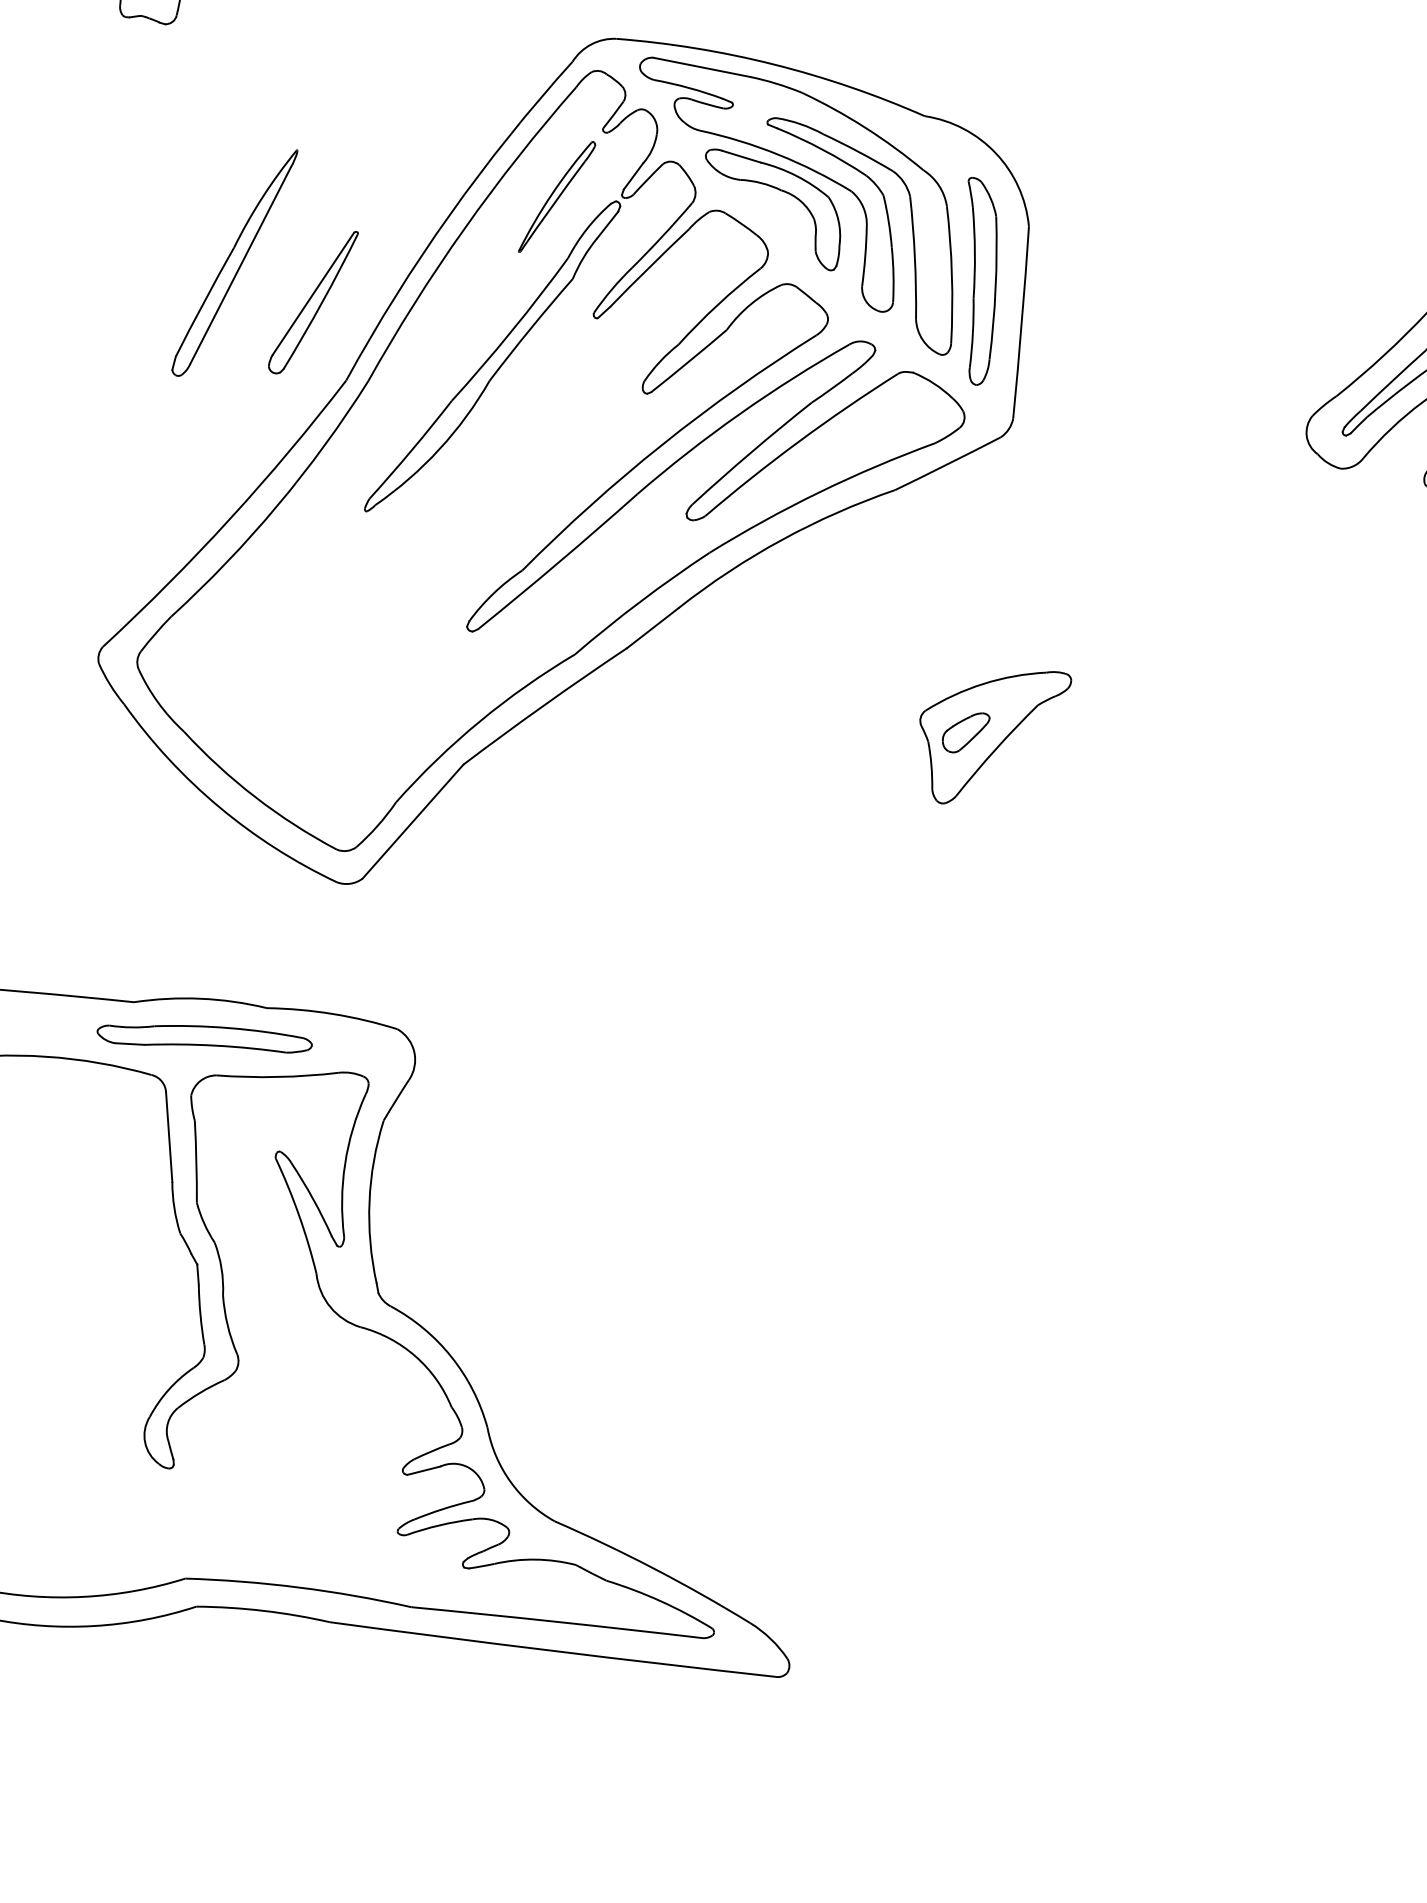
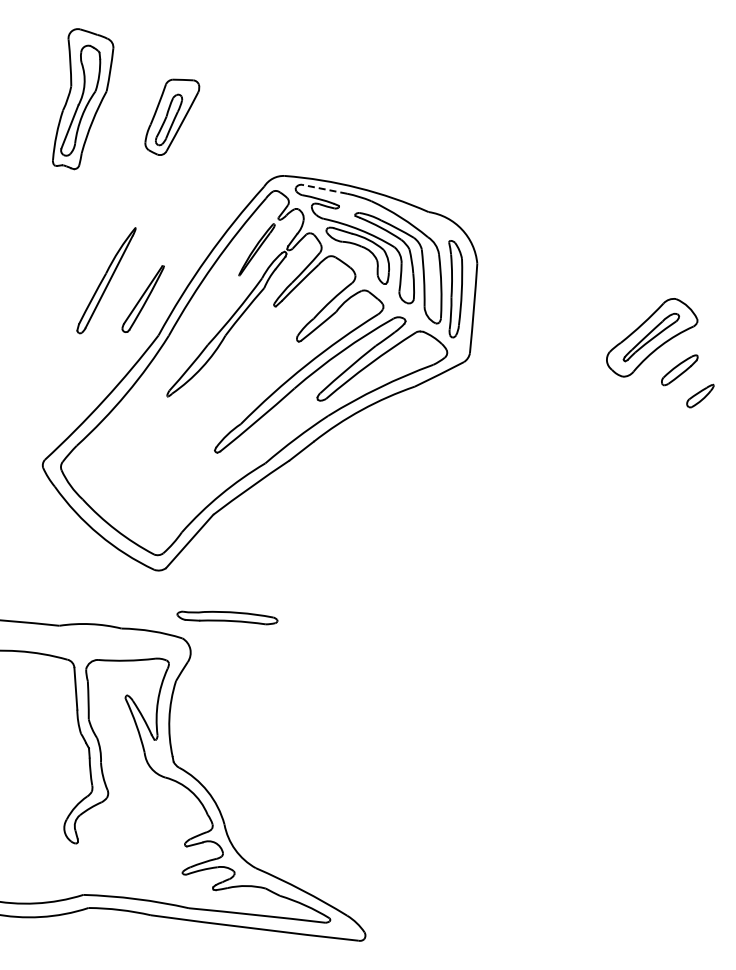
line: (701, 67) -> (324, 189), solid -> dashed
part: (995, 736) -> (461, 501), removed
part: (204, 1038) -> (227, 617), moved

